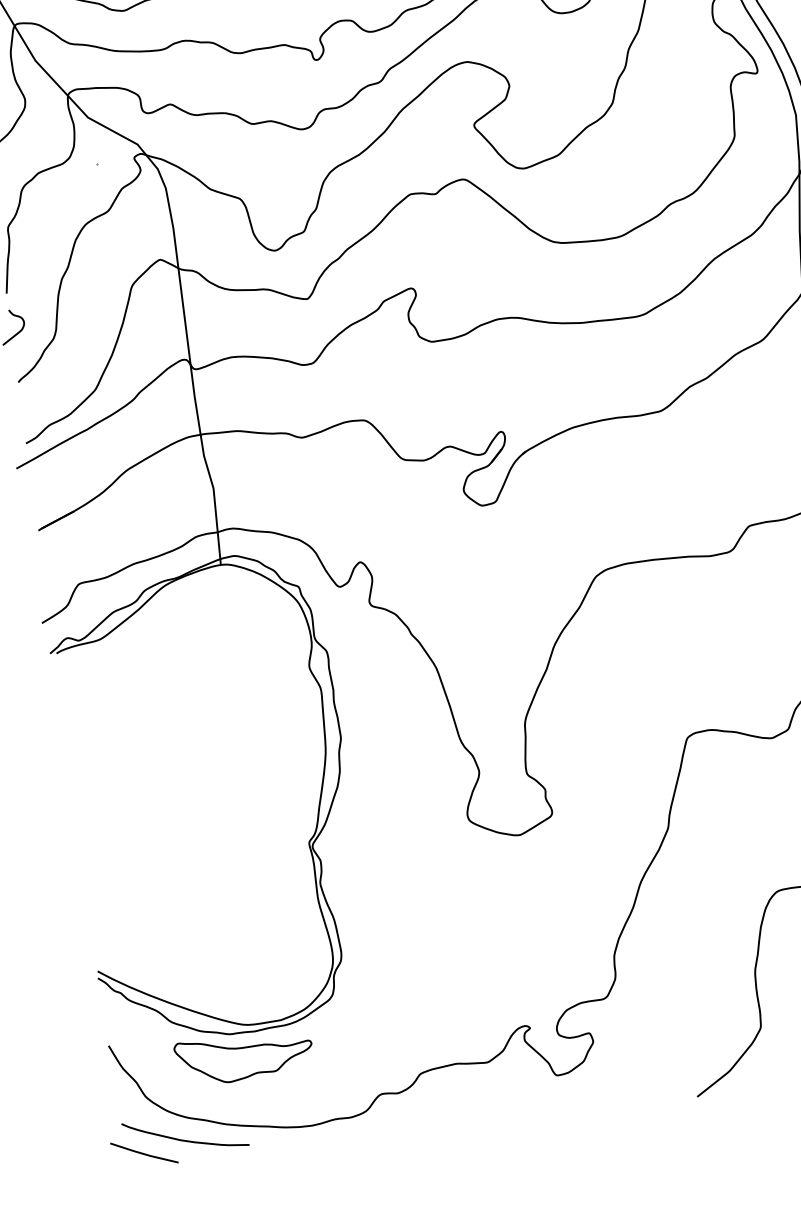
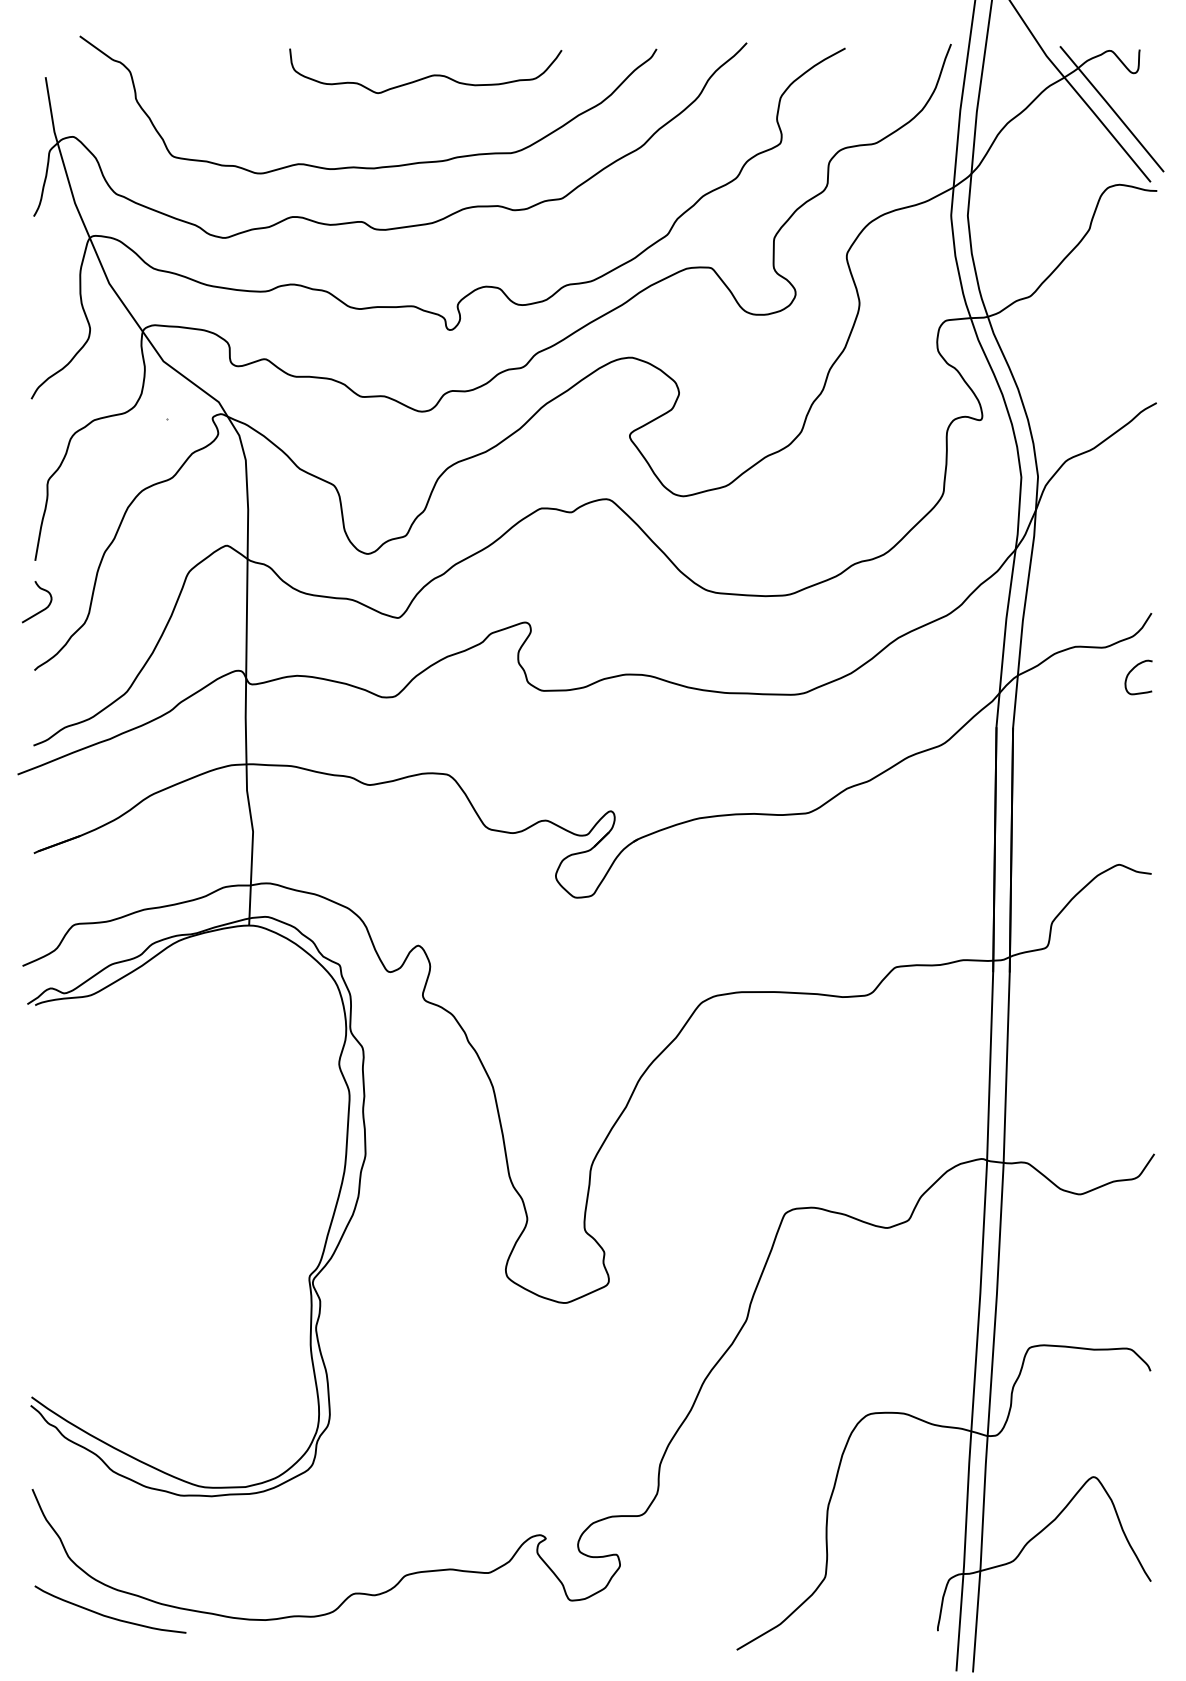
part: (244, 1057) -> (194, 1525), removed
line: (144, 1153) -> (57, 1625), removed

